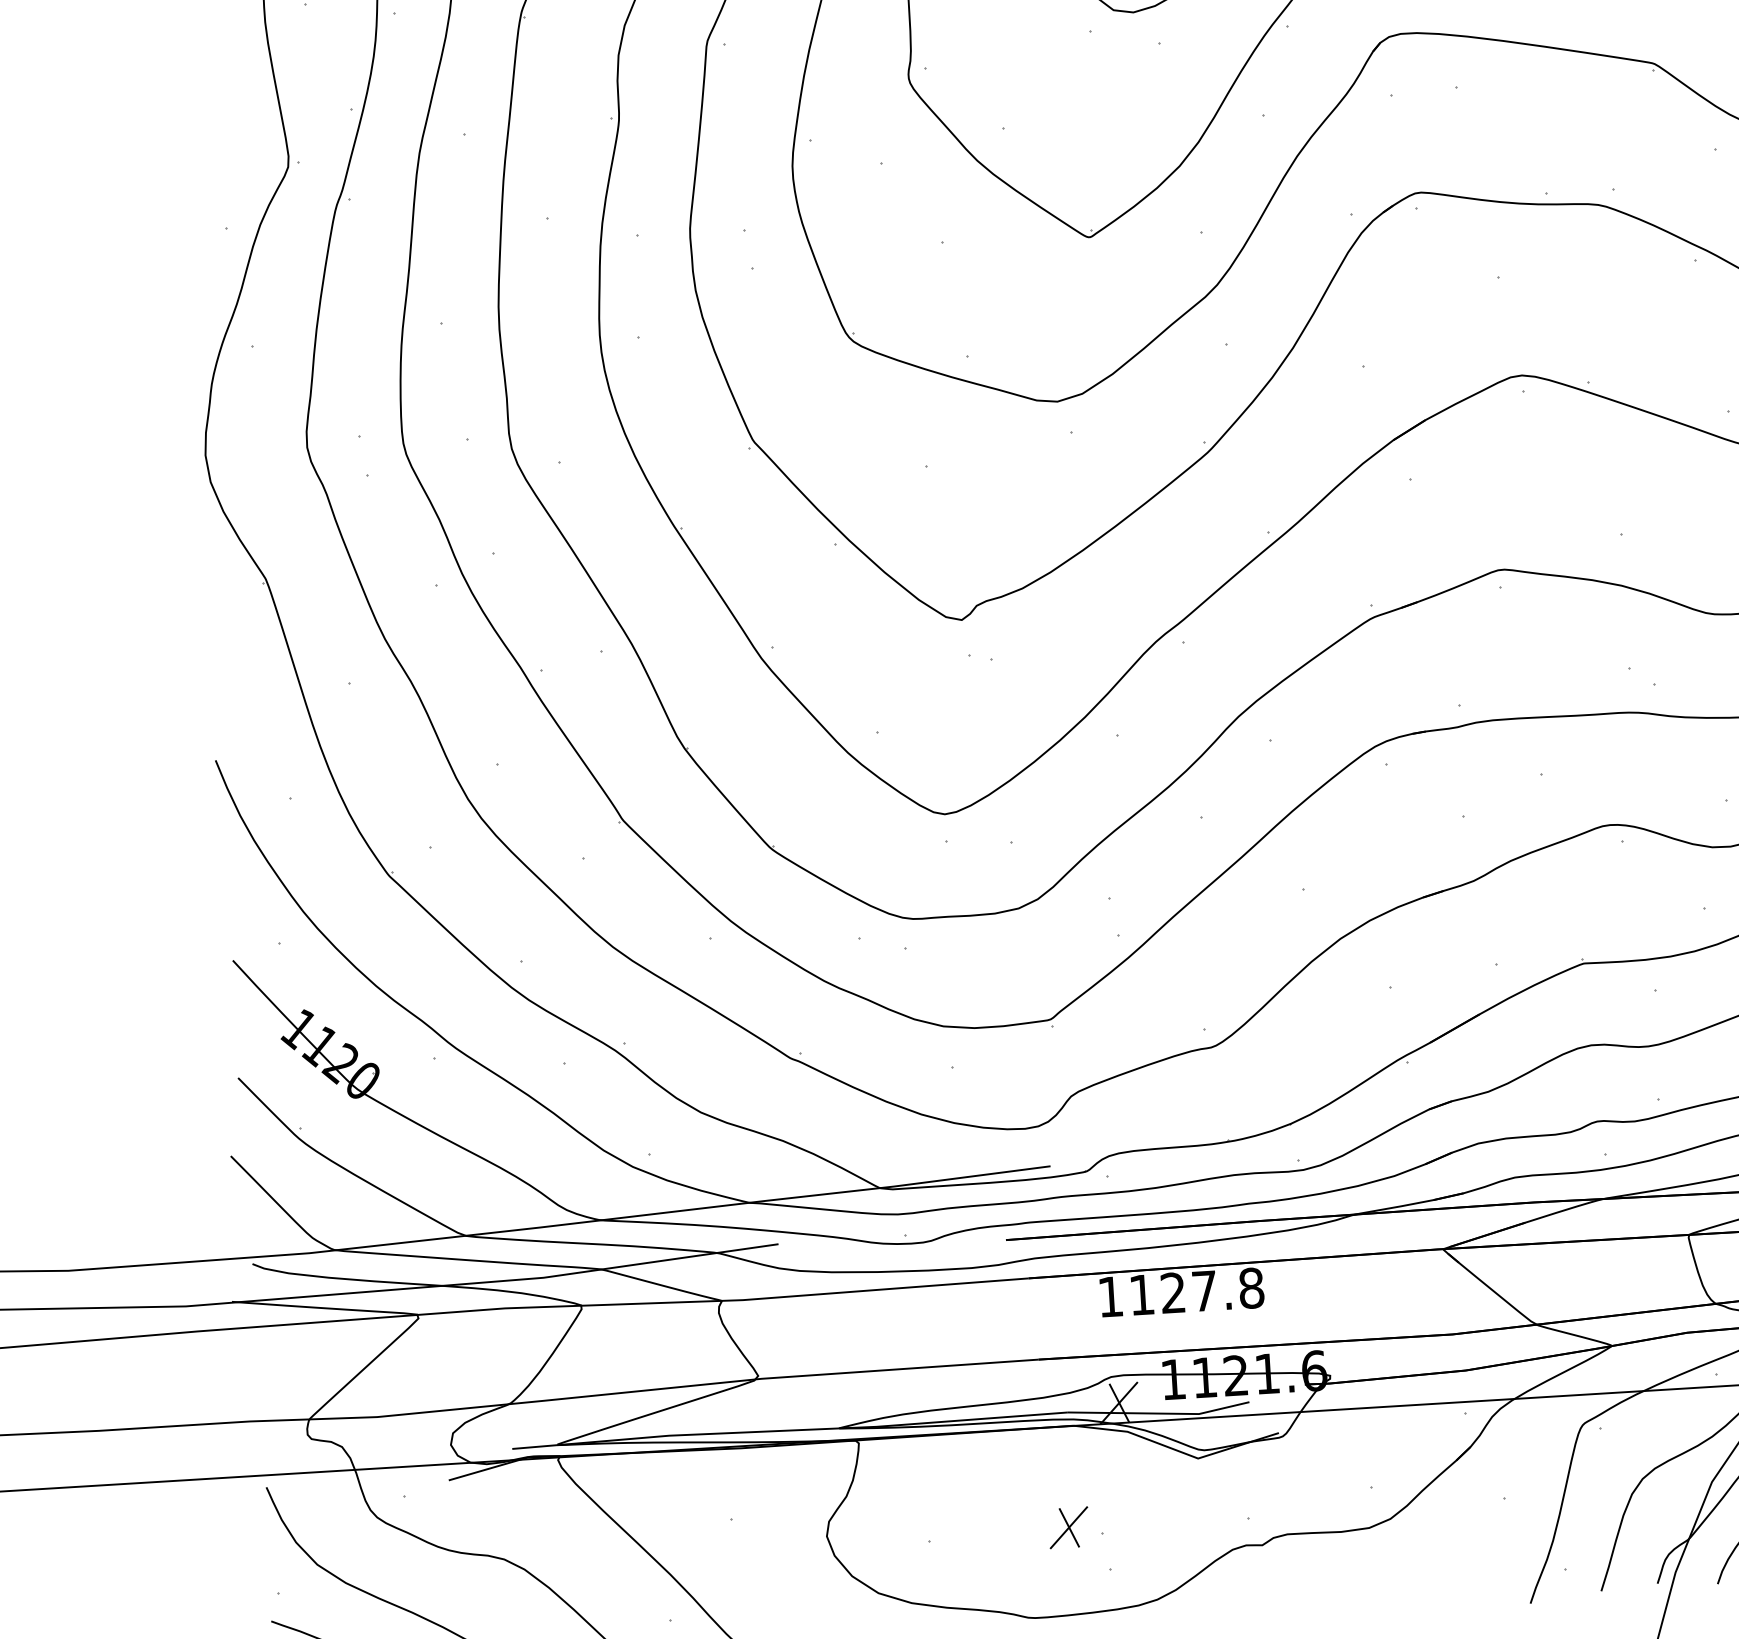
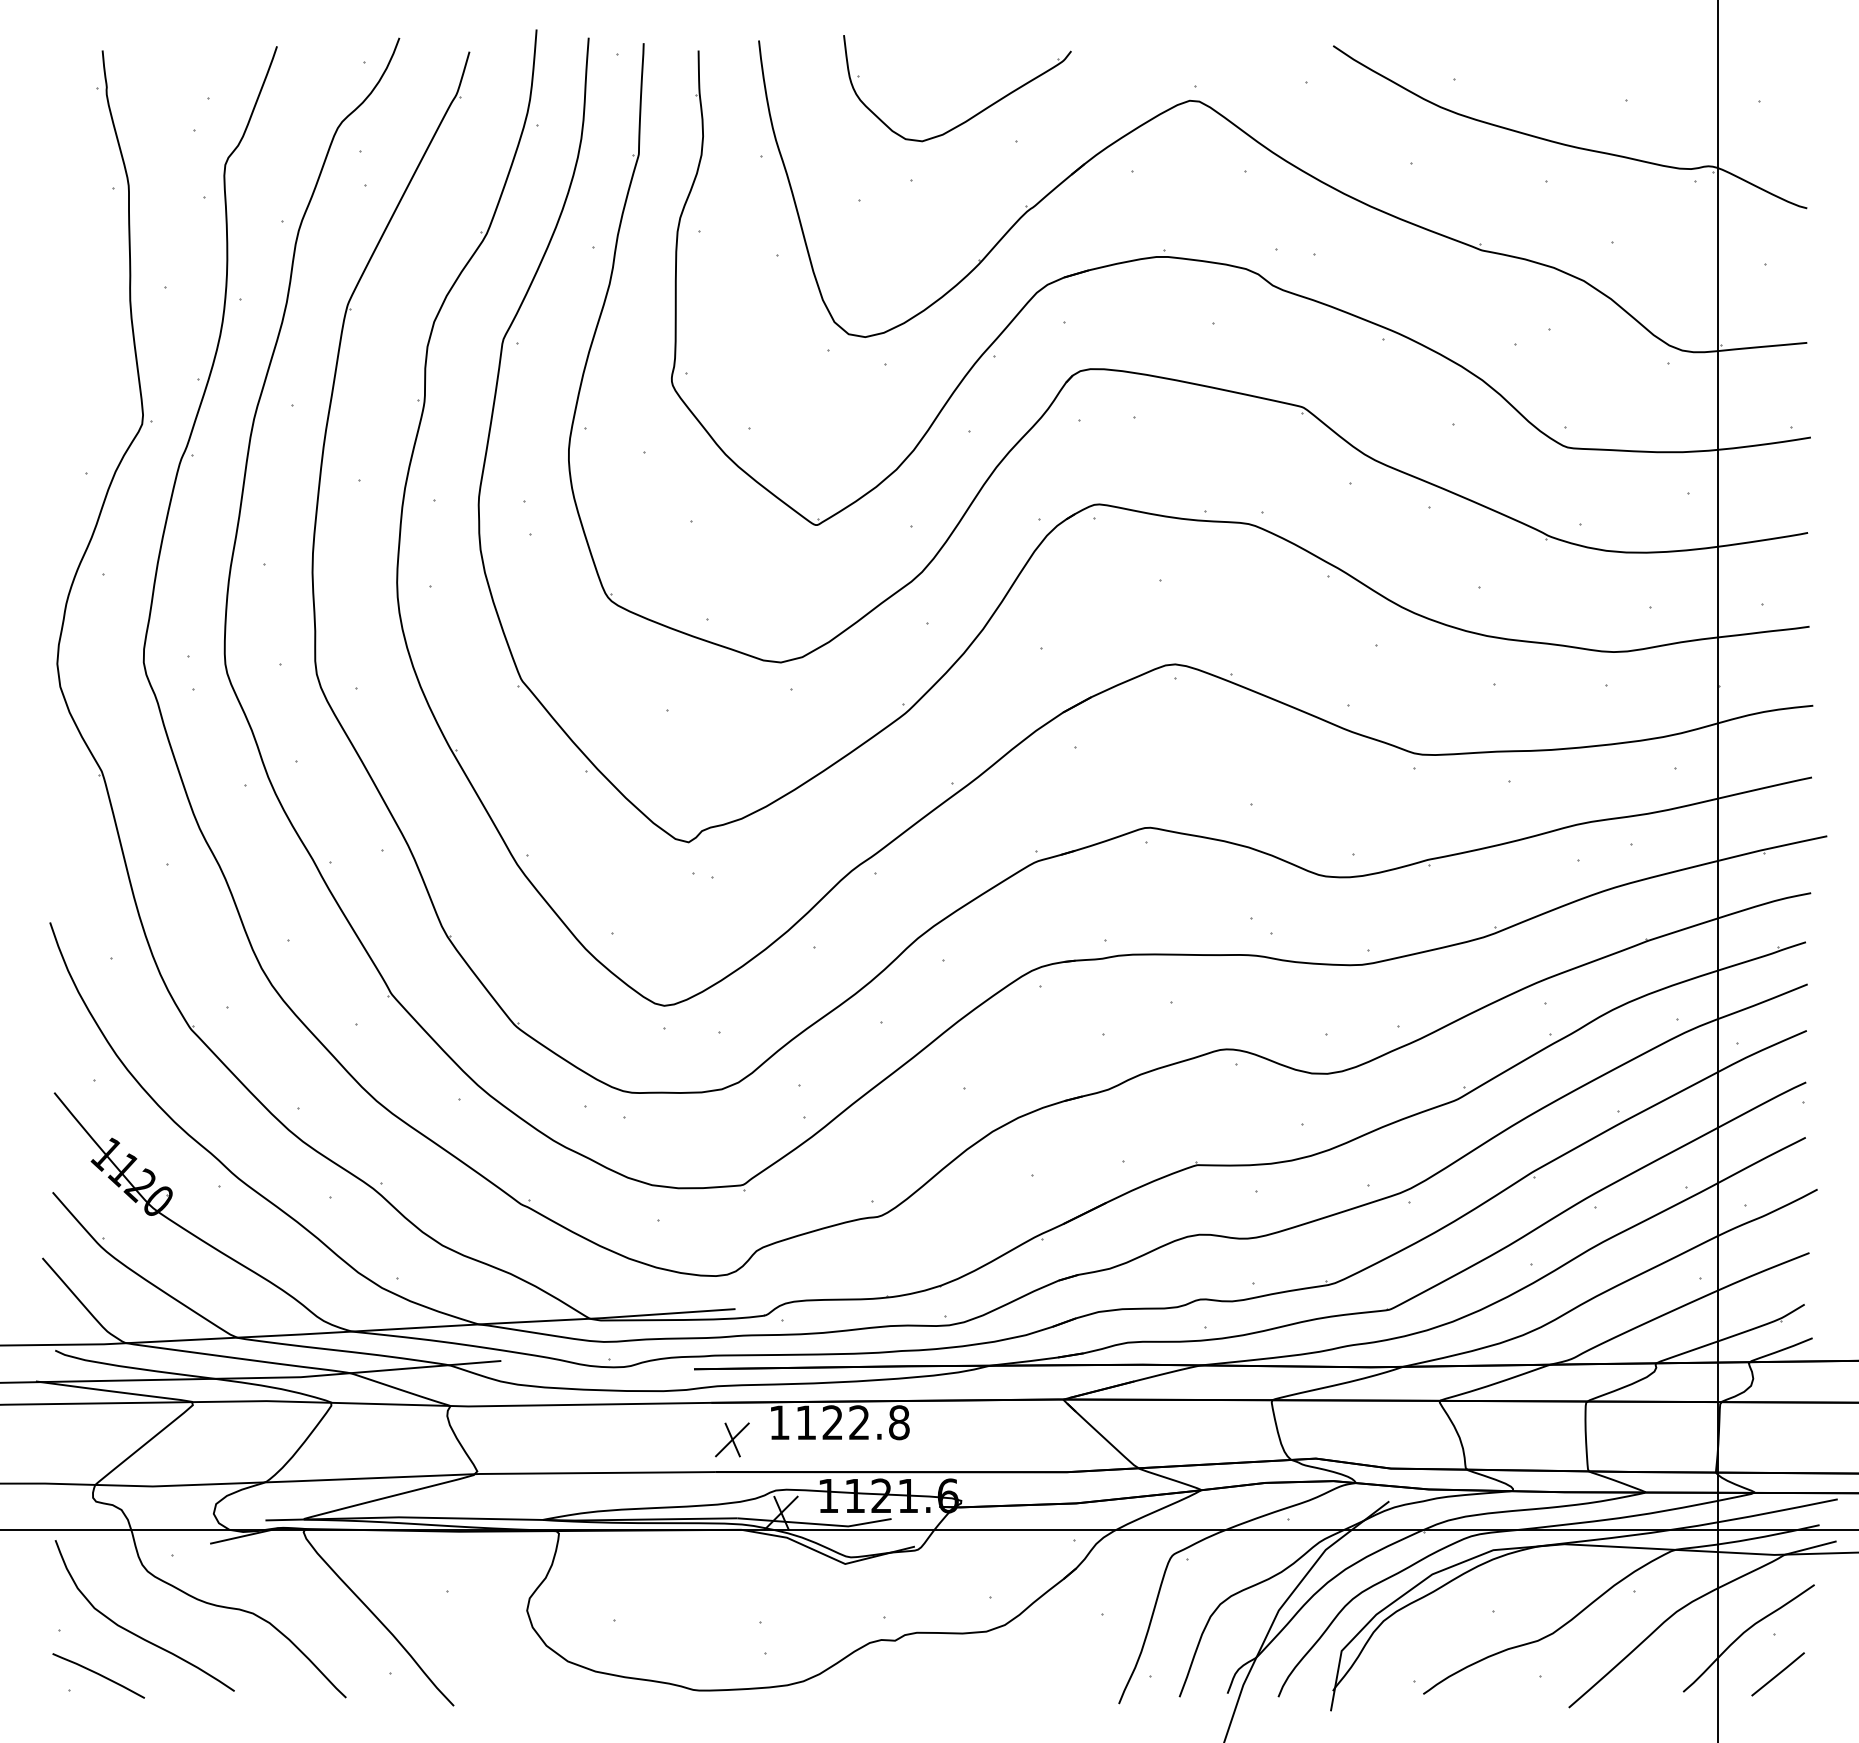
text: (1204, 1290) -> (859, 1422), 1127.8 -> 1122.8
part: (1069, 1527) -> (732, 1439), moved

